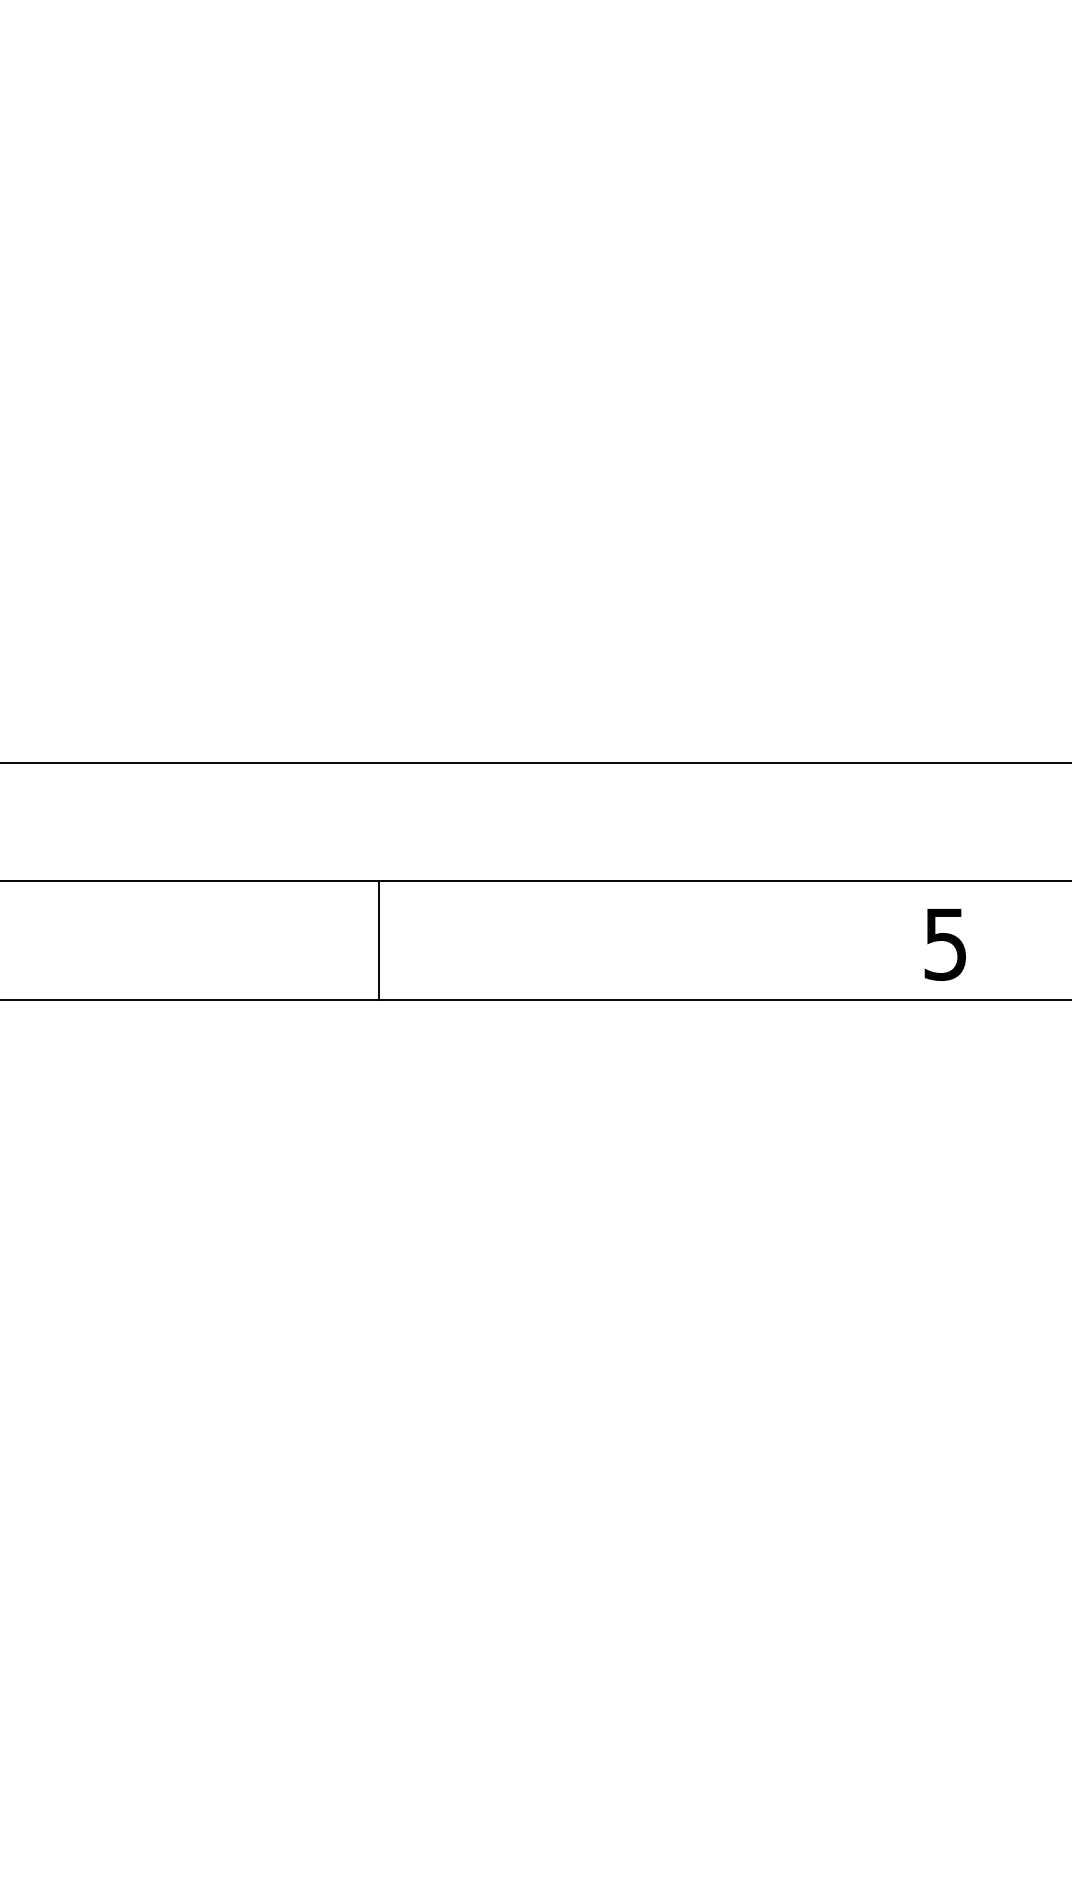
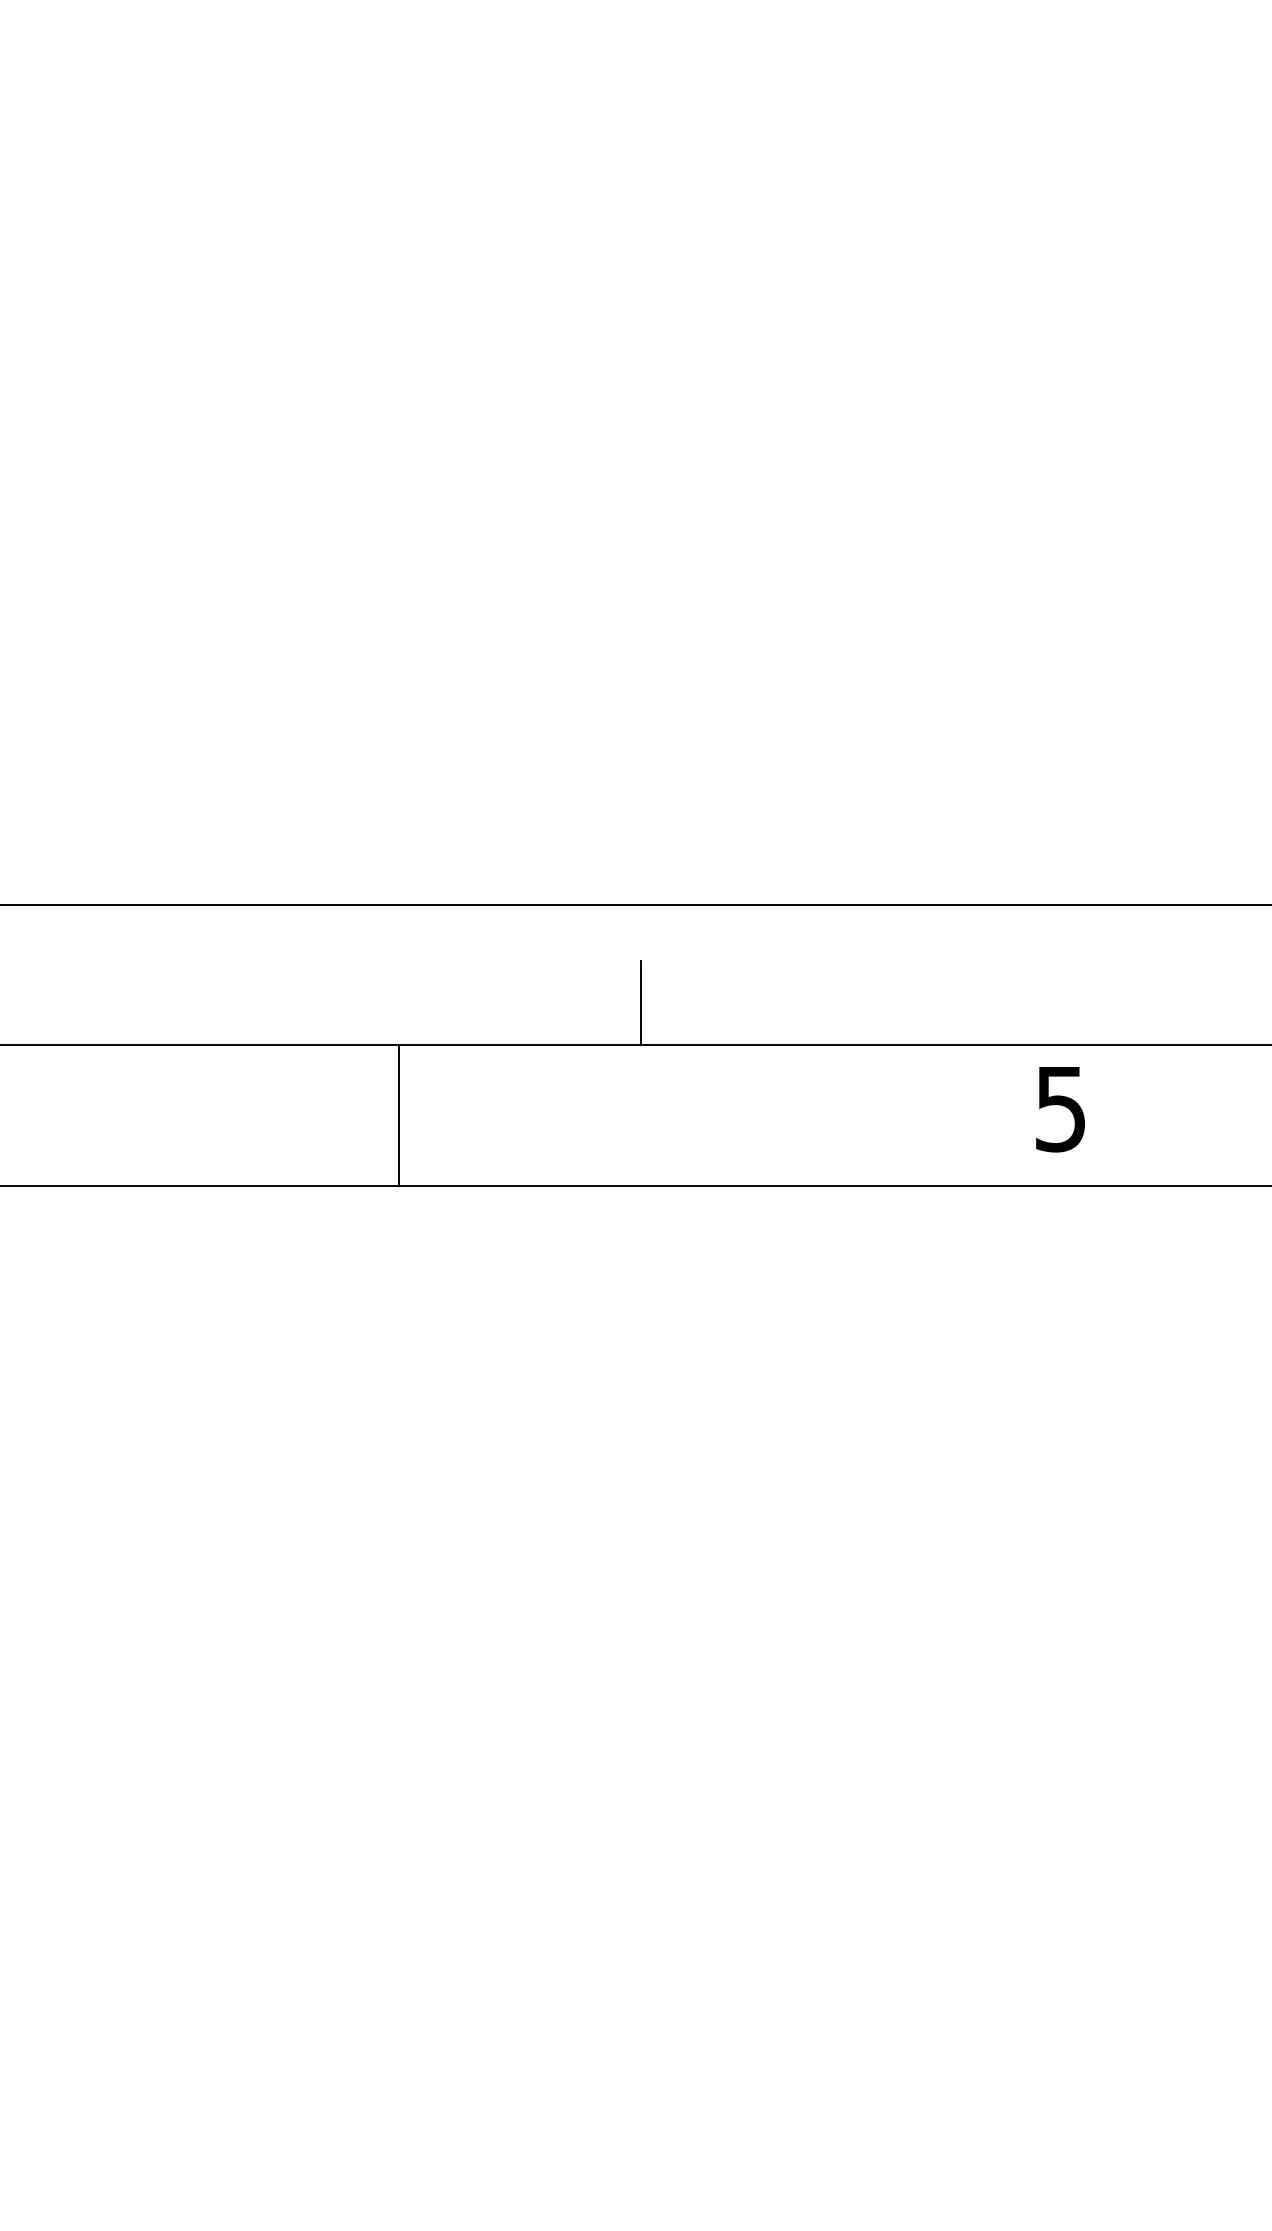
line: (540, 846) -> (641, 1003), added
line: (378, 940) -> (398, 1115), moved
text: (945, 944) -> (1060, 1109), moved

